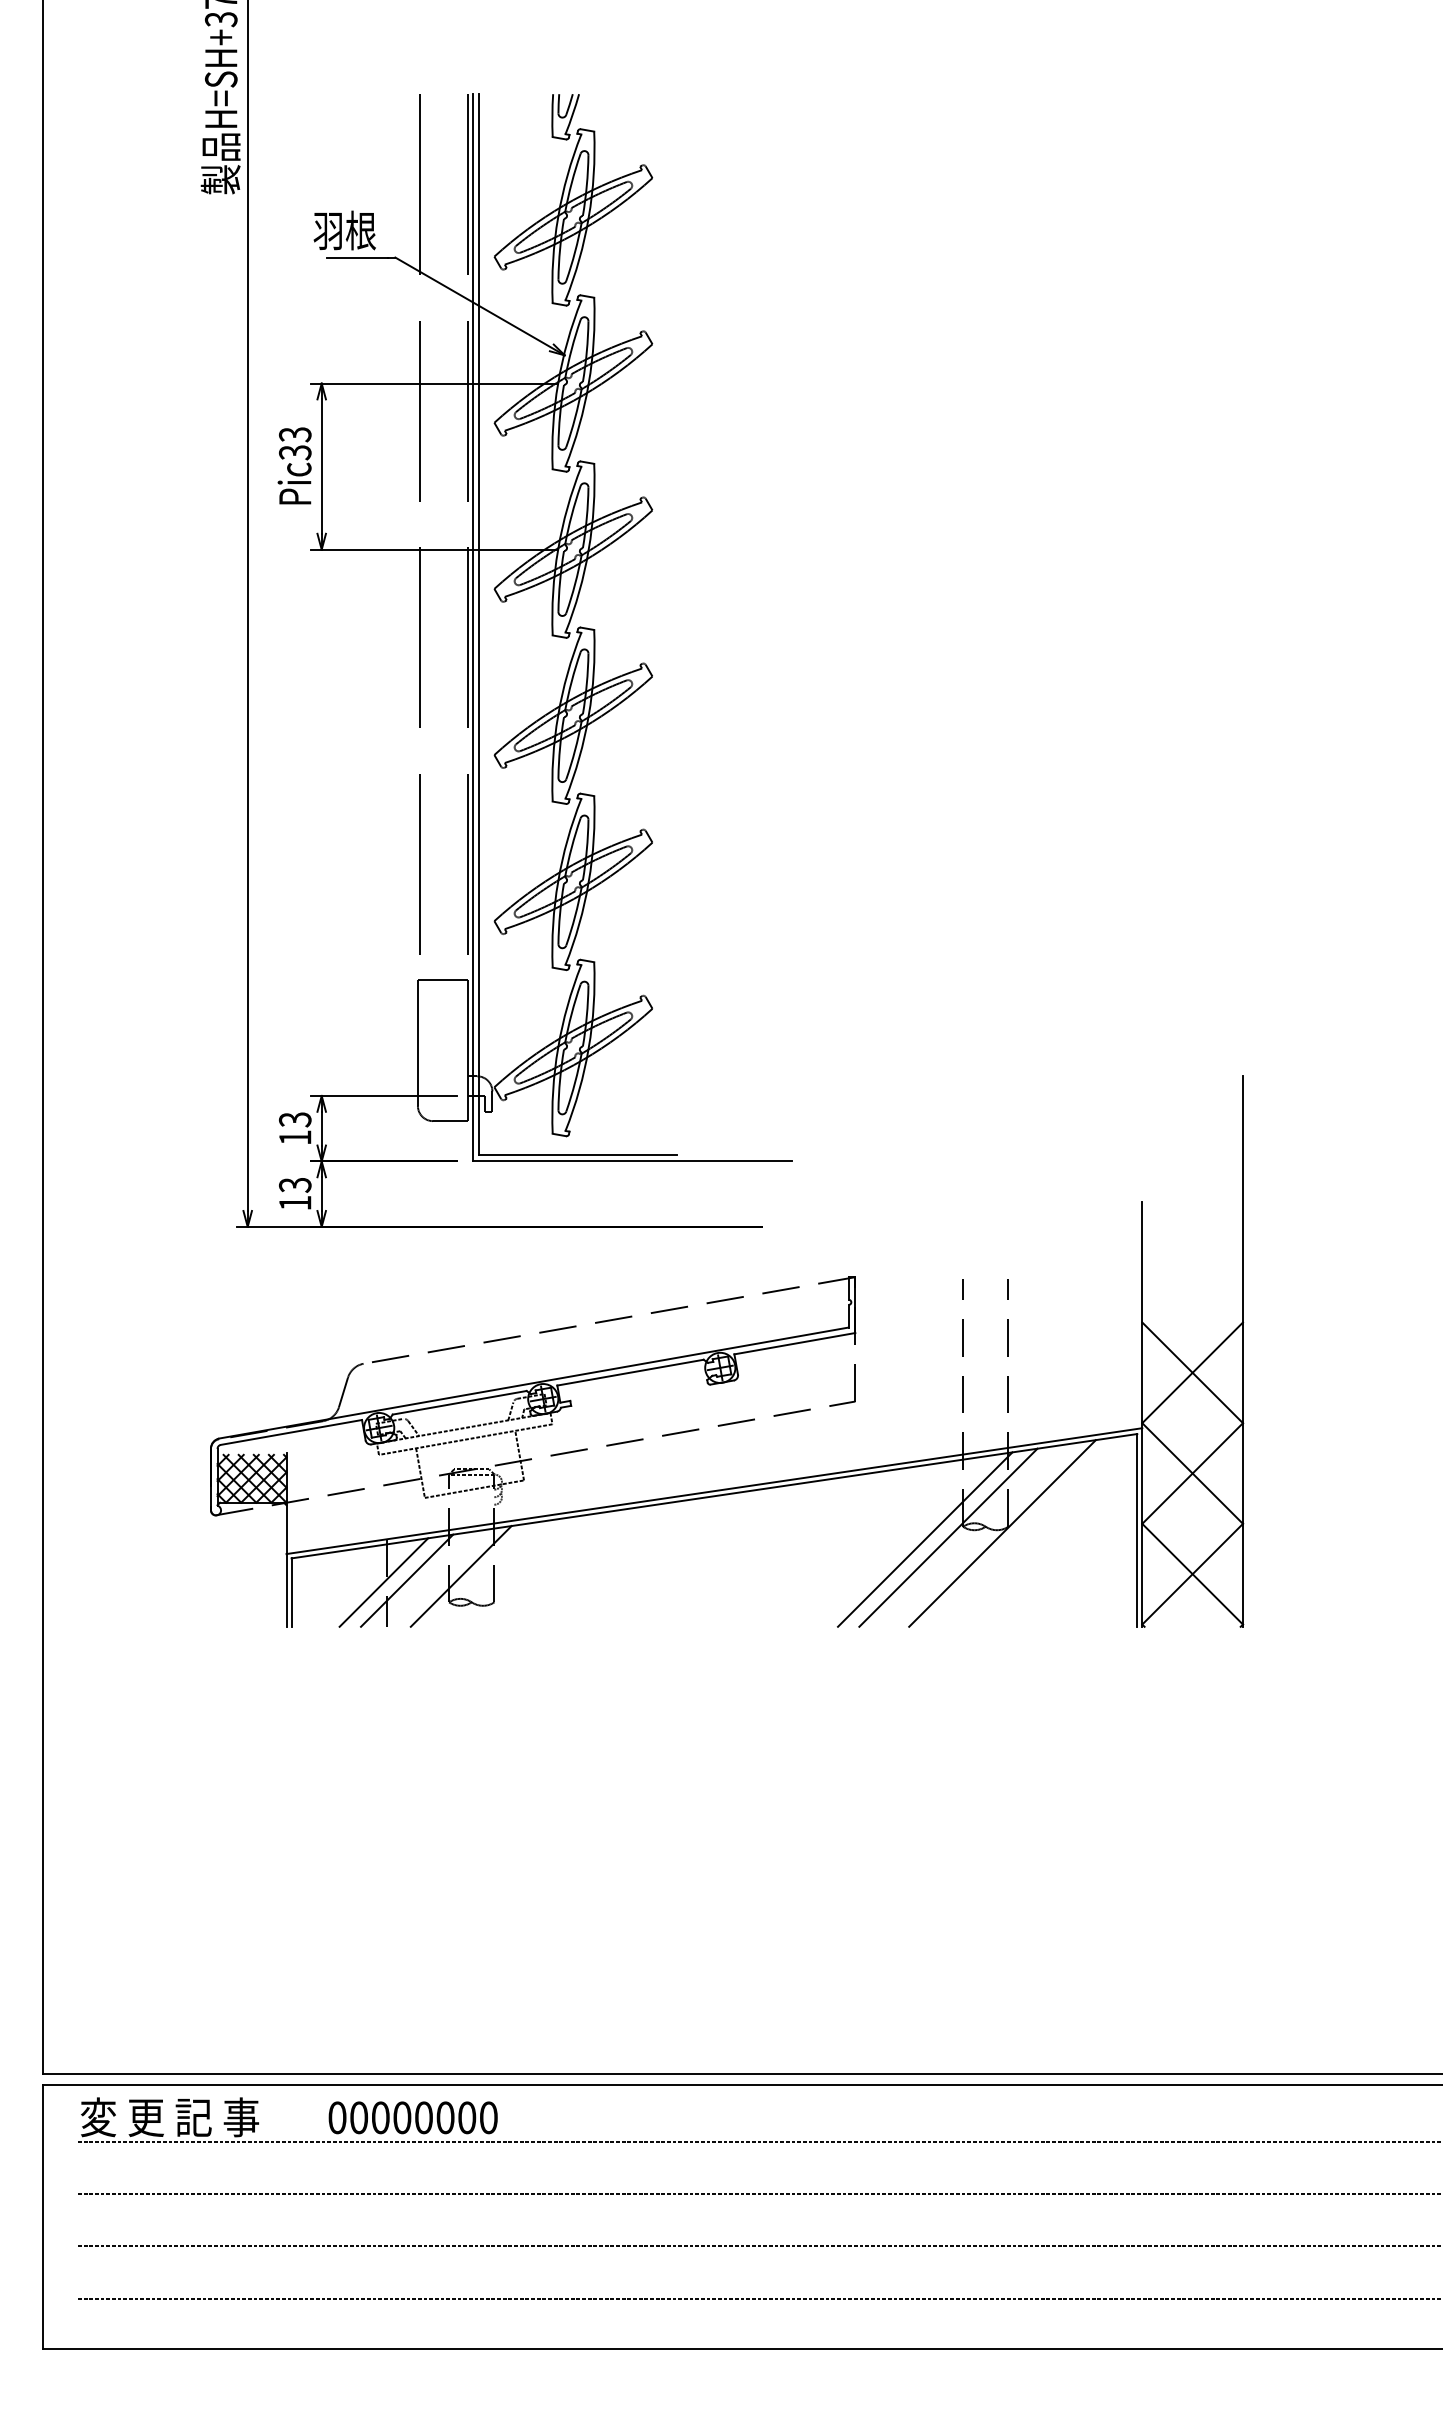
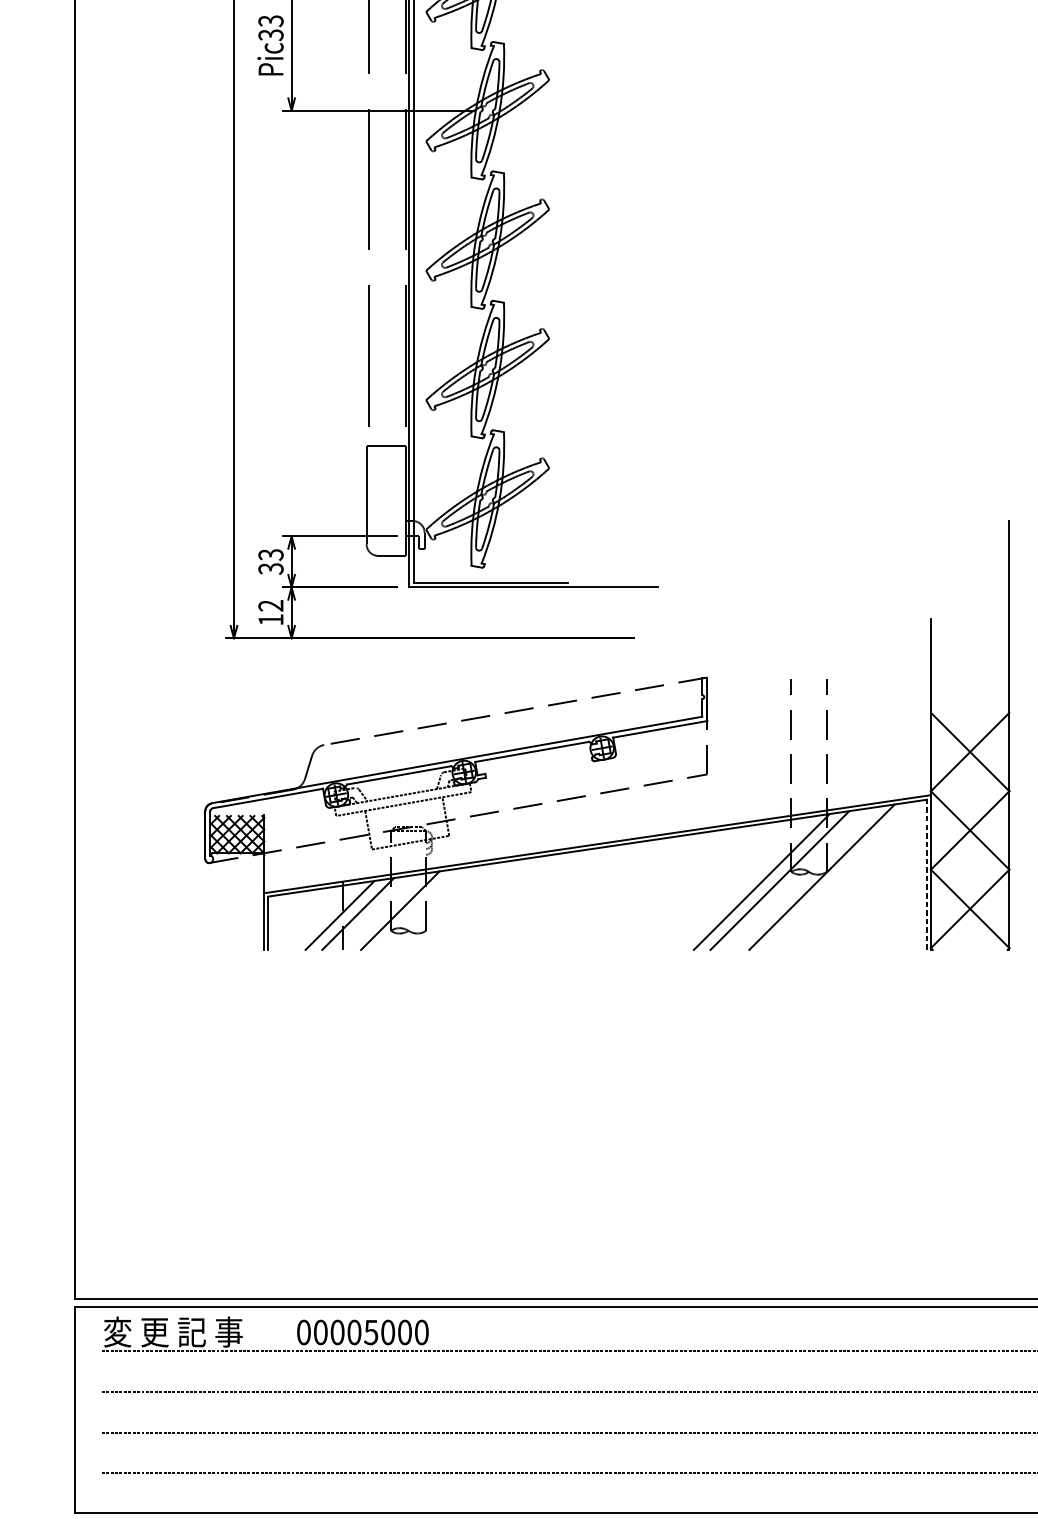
text: (294, 1137) -> (270, 568), 13 -> 33
text: (295, 1184) -> (271, 605), 13 -> 12
line: (1137, 1529) -> (927, 874), solid -> dashed
text: (423, 2117) -> (370, 1332), 00000000 -> 00005000

